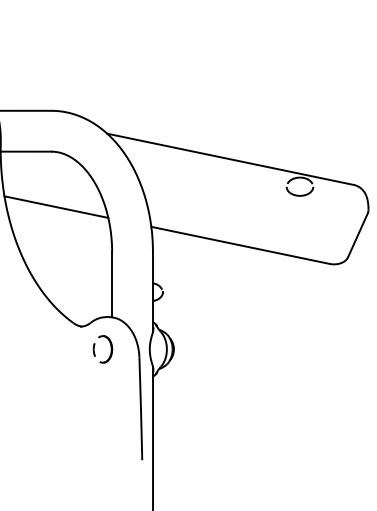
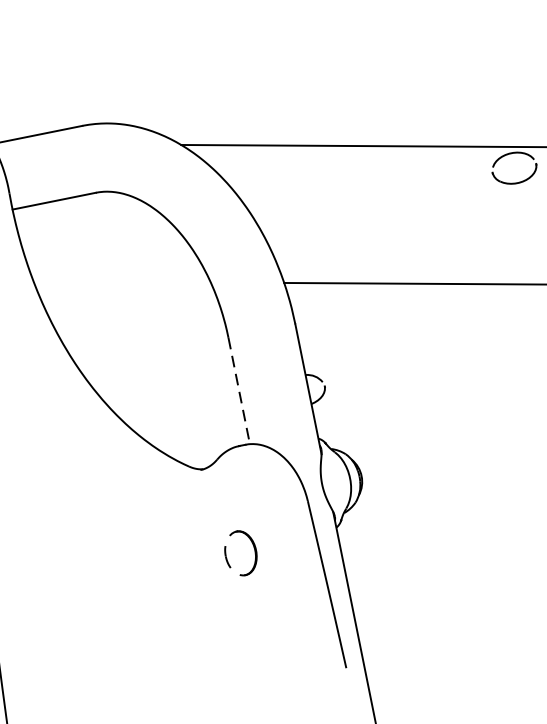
line: (56, 206) -> (122, 280), removed
line: (112, 285) -> (239, 391), solid -> dashed
part: (94, 349) -> (227, 556), moved

